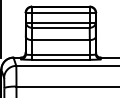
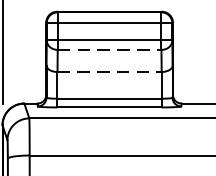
line: (60, 27) -> (108, 49), solid -> dashed
line: (60, 40) -> (108, 72), solid -> dashed

